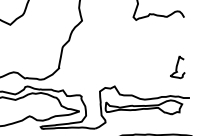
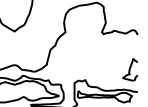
part: (177, 67) -> (130, 69), size x1.43

